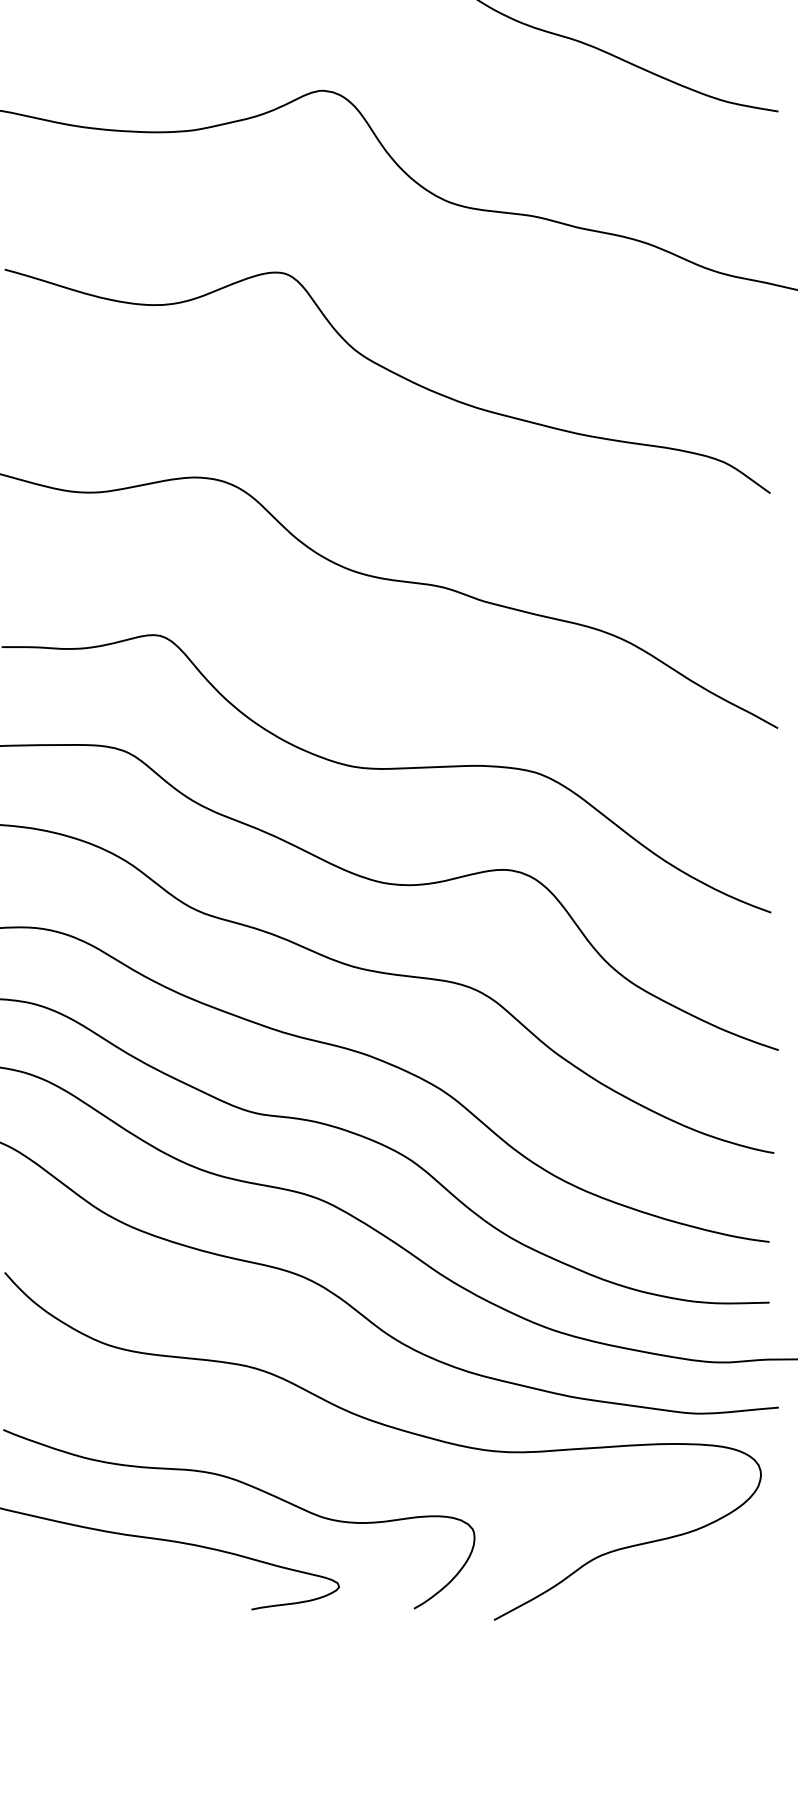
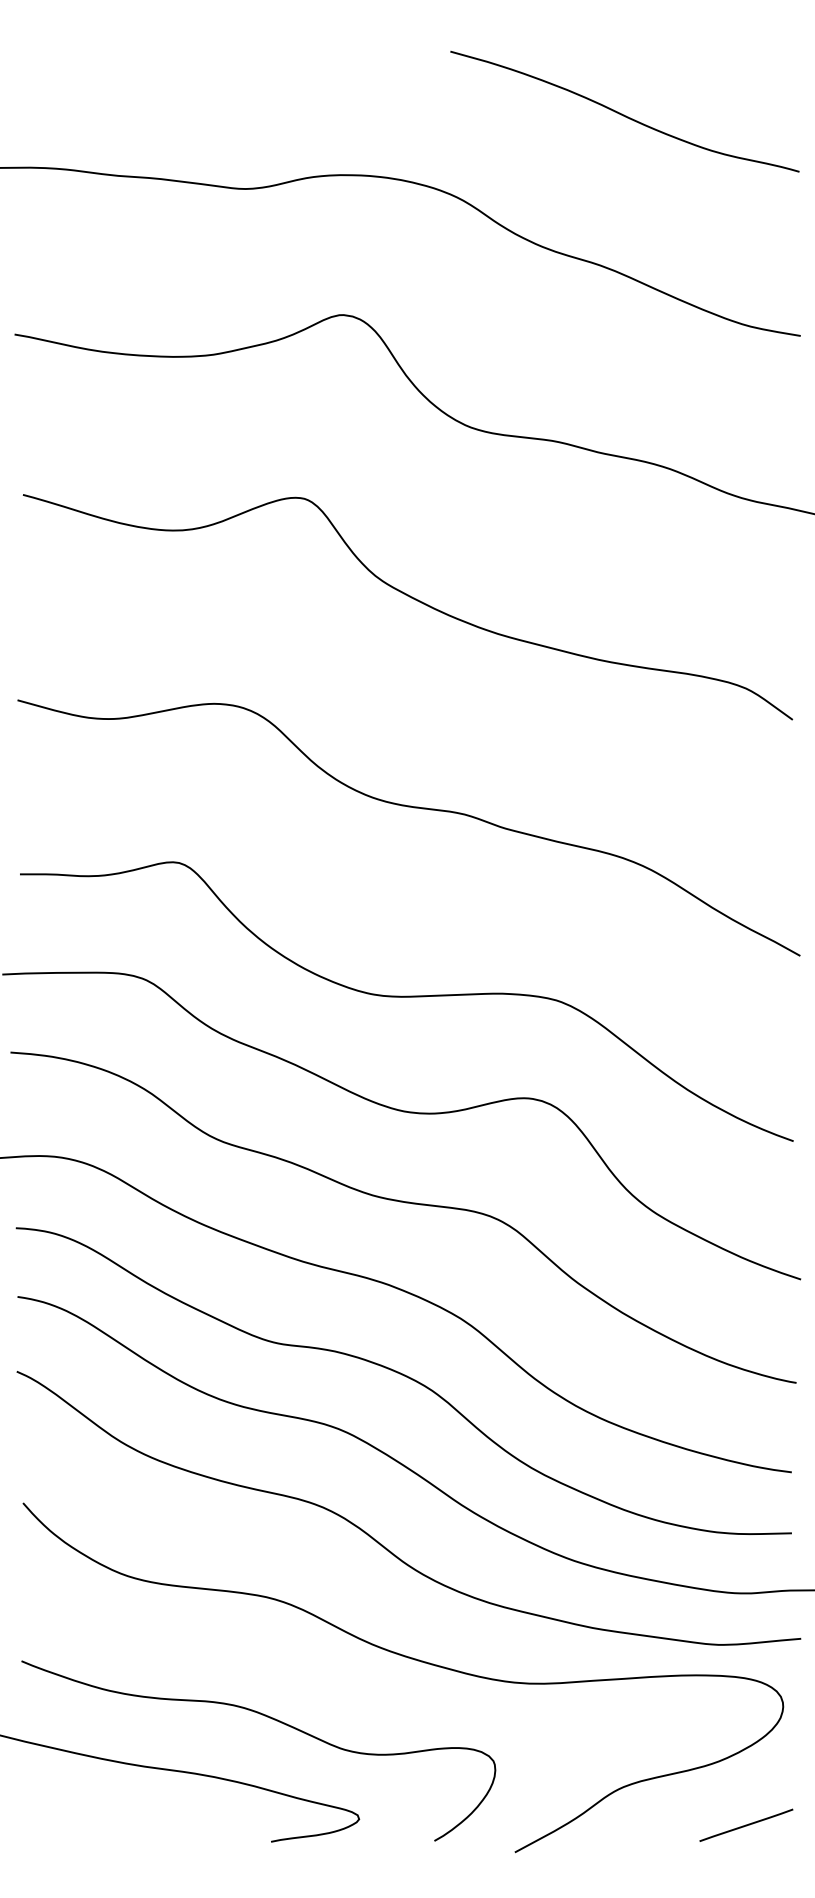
line: (724, 1592) -> (746, 1824), added

